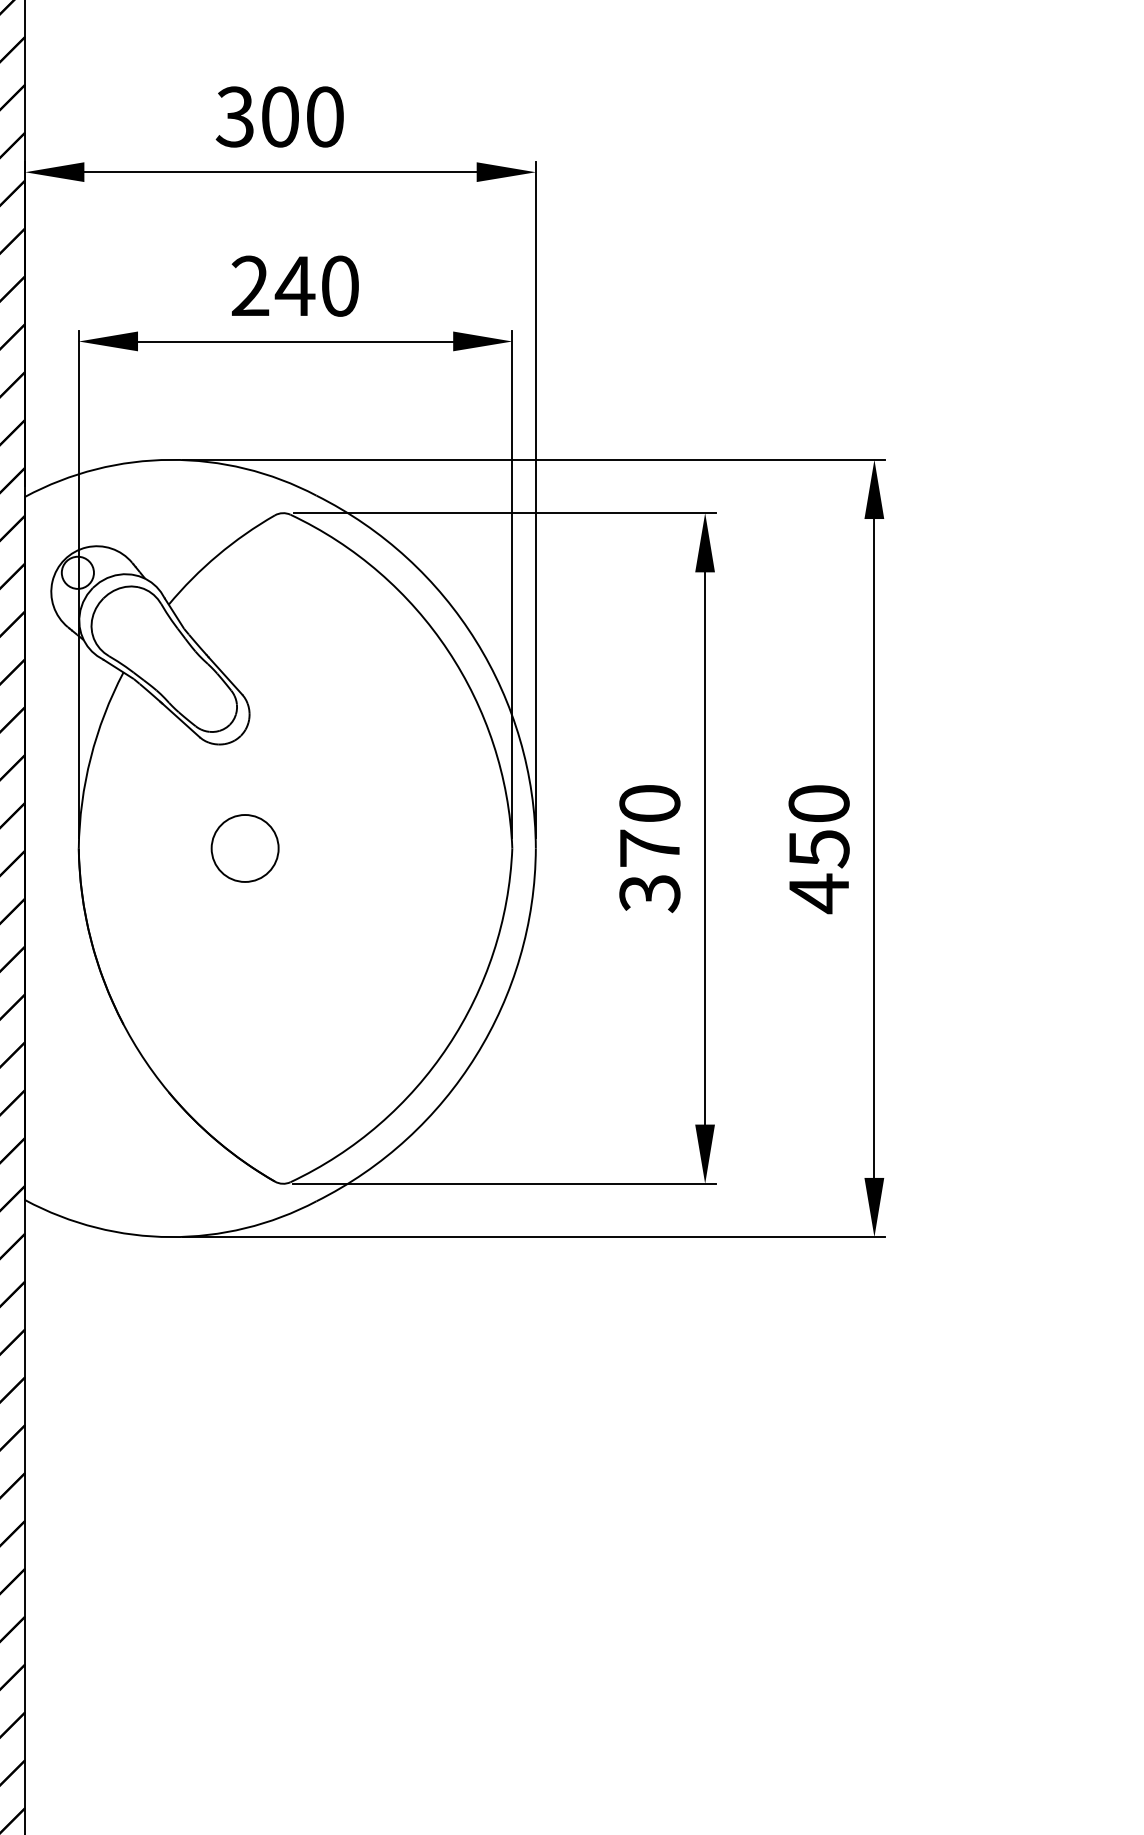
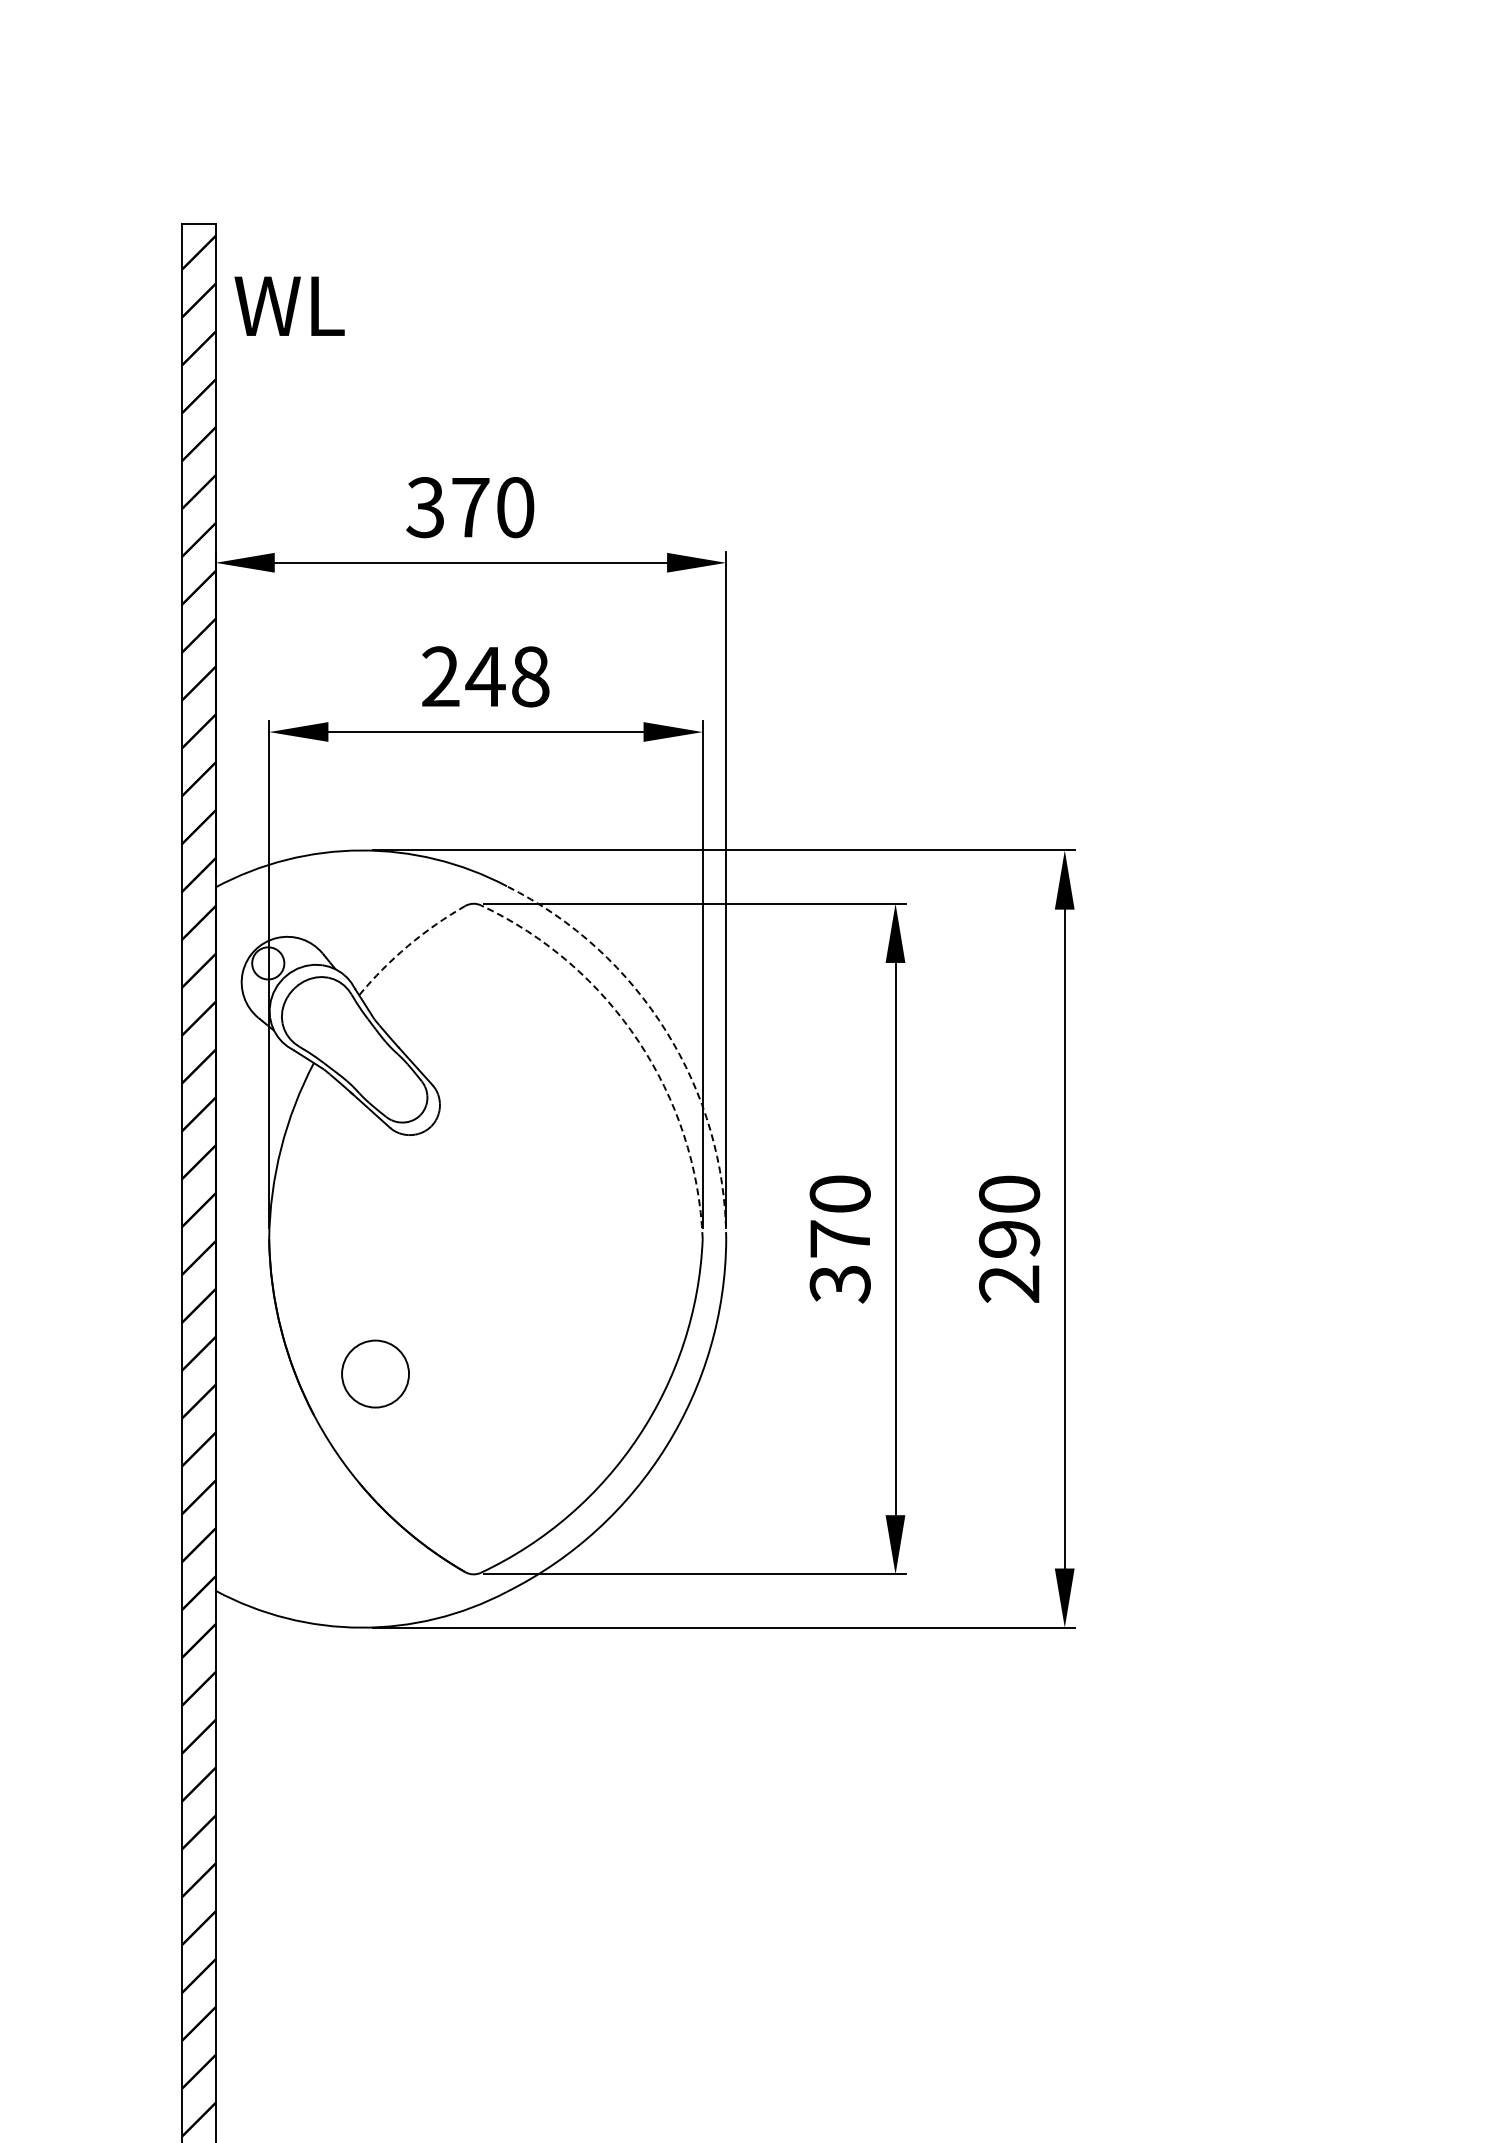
text: (280, 116) -> (470, 507), 300 -> 370
text: (340, 285) -> (530, 676), 240 -> 248
arc: (218, 554) -> (408, 945), solid -> dashed
arc: (476, 640) -> (666, 1031), solid -> dashed
arc: (448, 650) -> (638, 1041), solid -> dashed
circle: (245, 847) -> (375, 1373), moved
text: (819, 871) -> (1009, 1262), 450 -> 290

